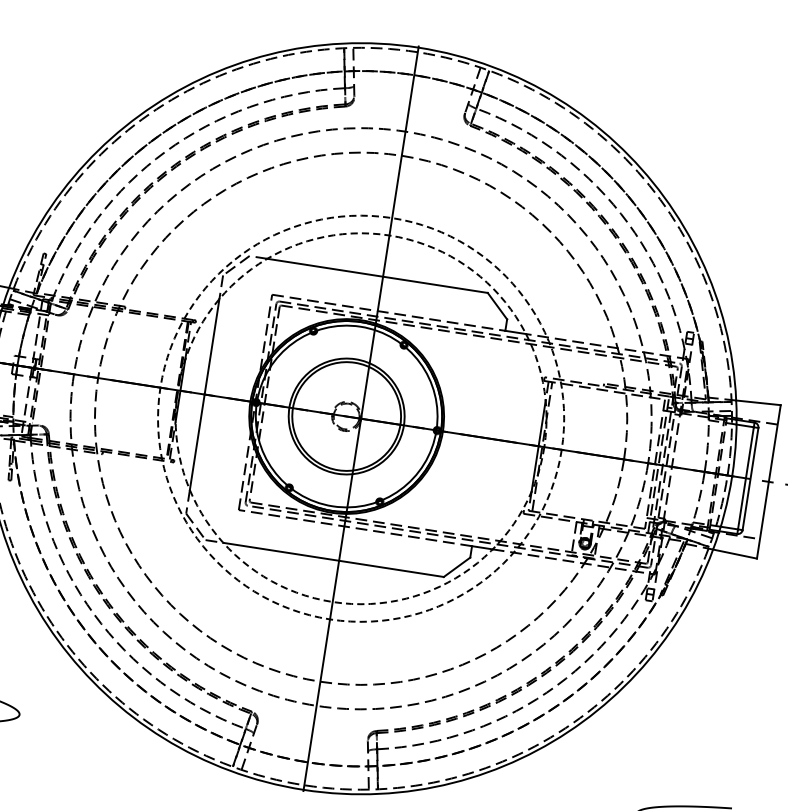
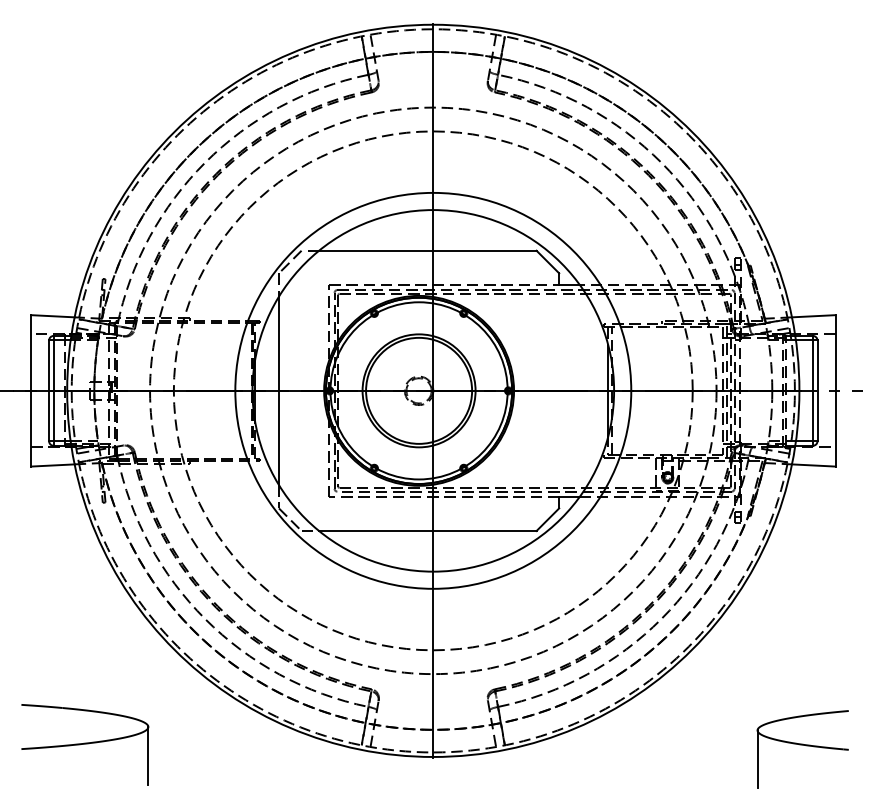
circle: (361, 418) -> (433, 390), dashed -> solid
circle: (361, 418) -> (433, 390), dashed -> solid
line: (15, 743) -> (148, 755), added

